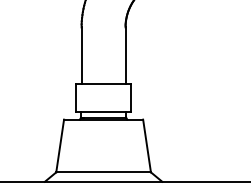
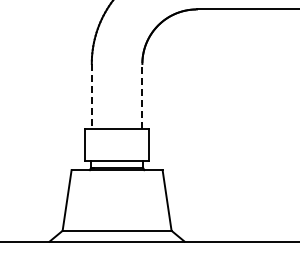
line: (81, 55) -> (91, 96), solid -> dashed
line: (125, 55) -> (142, 96), solid -> dashed

